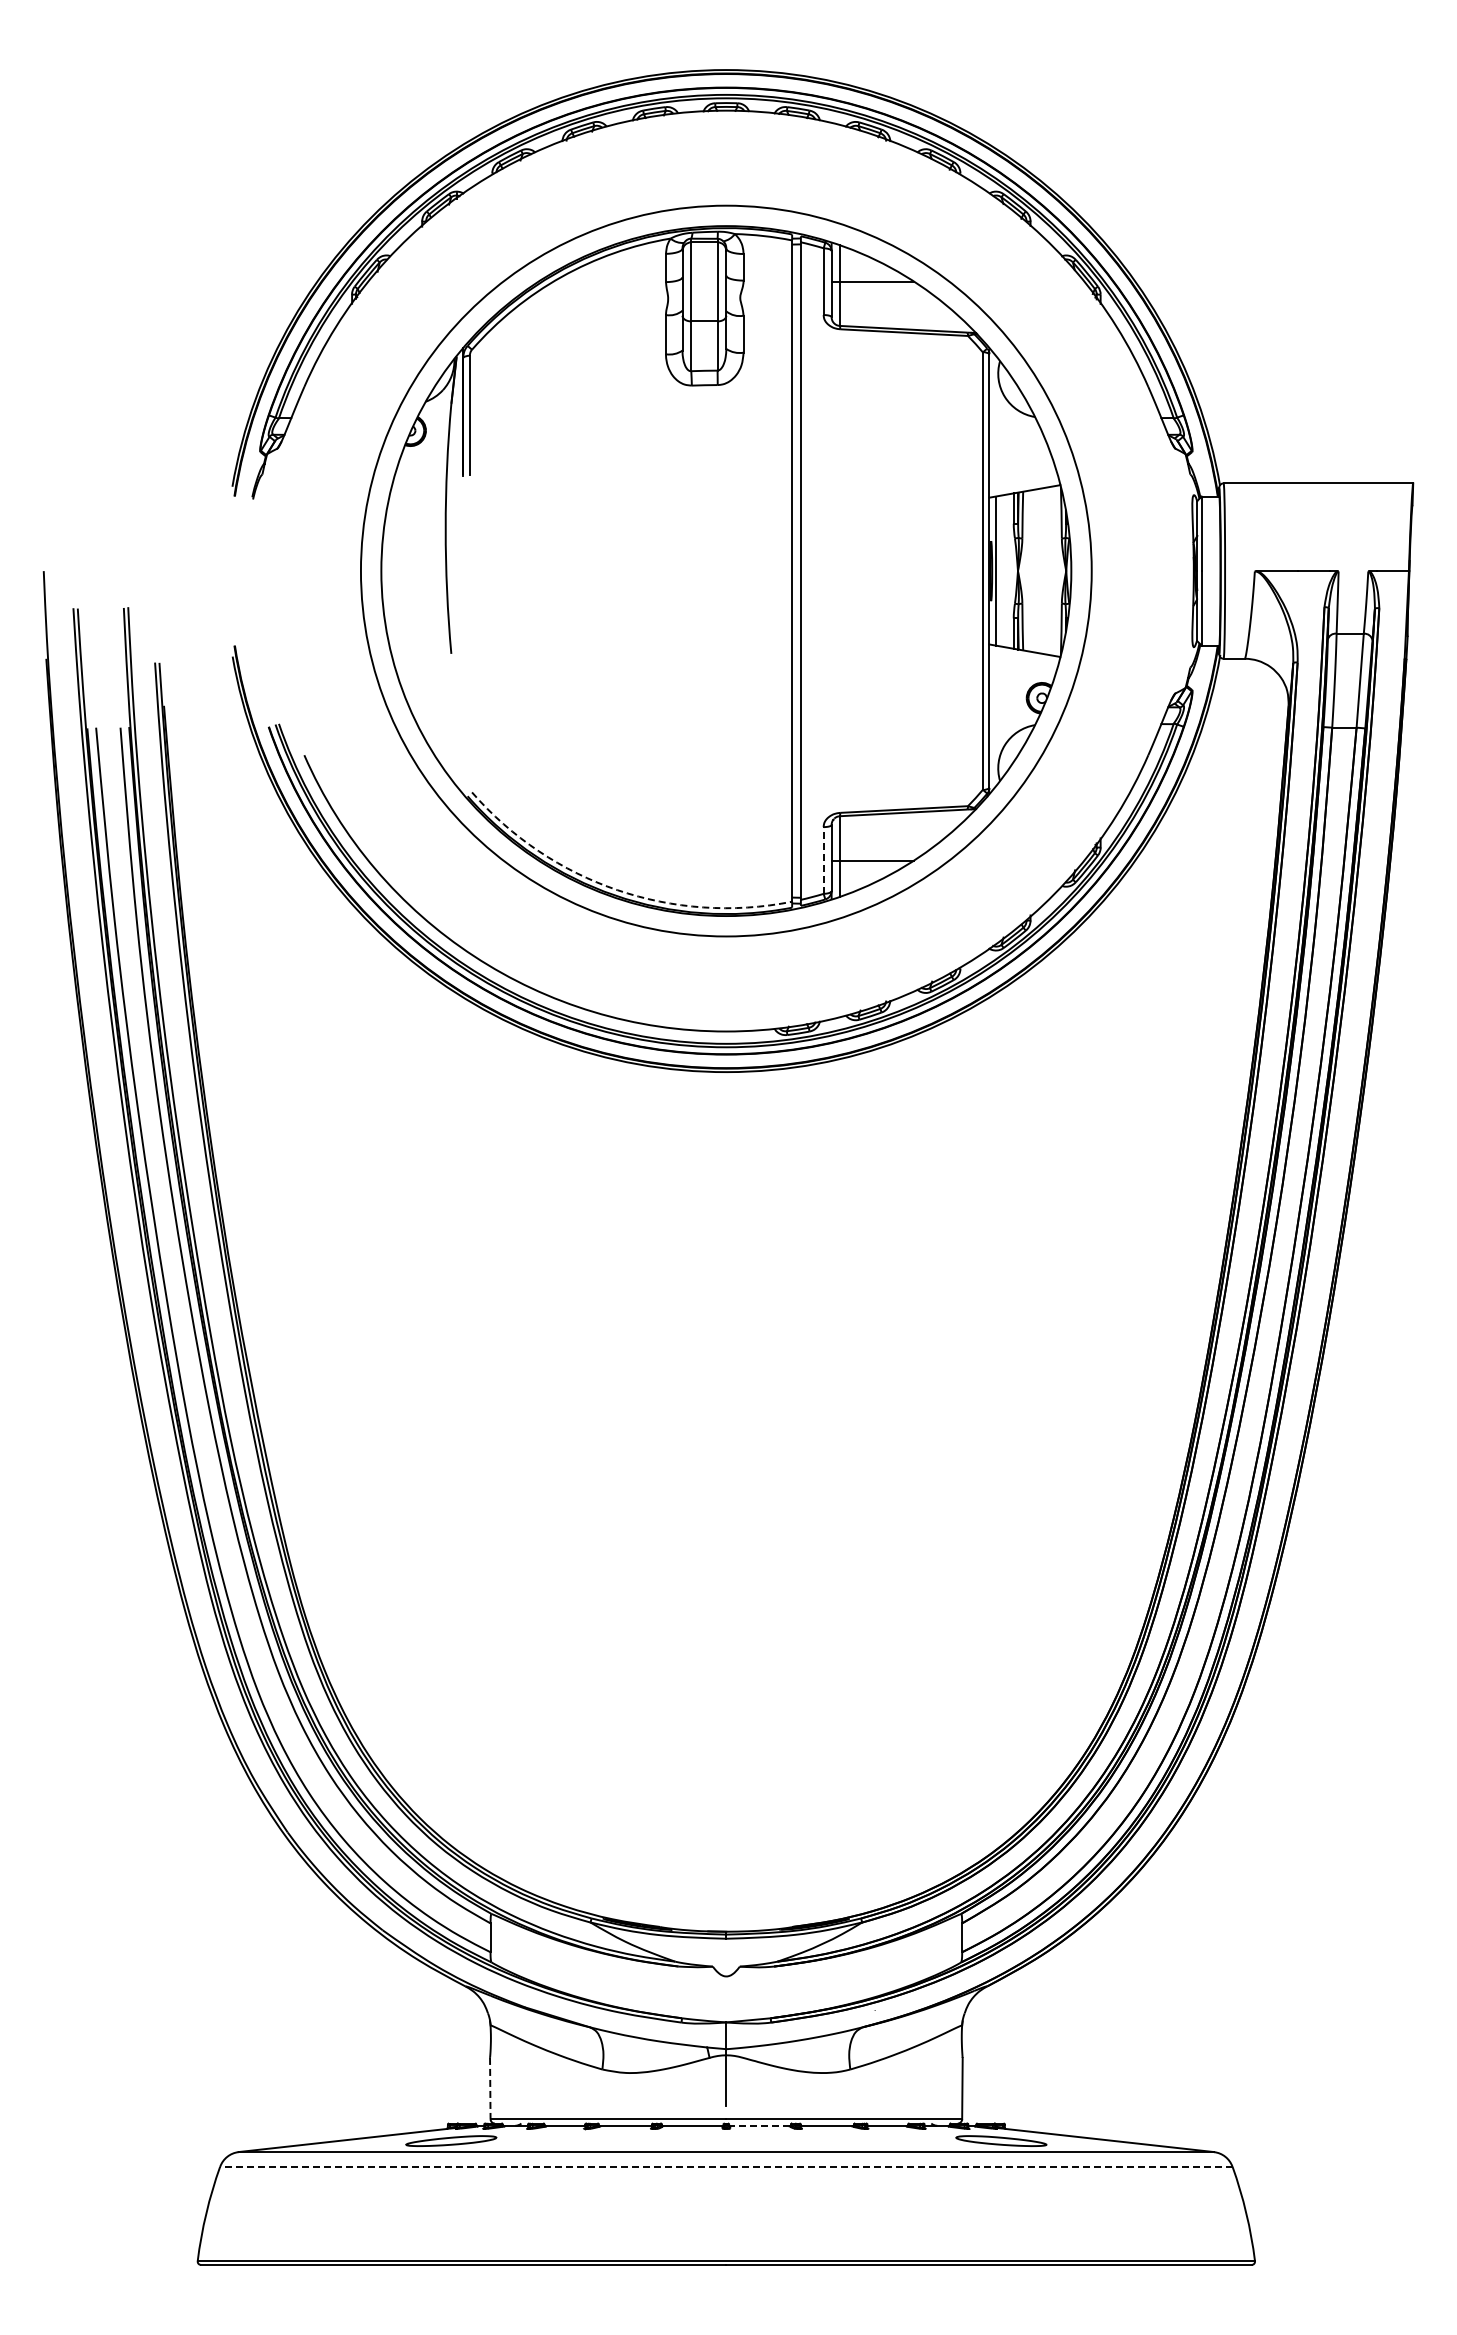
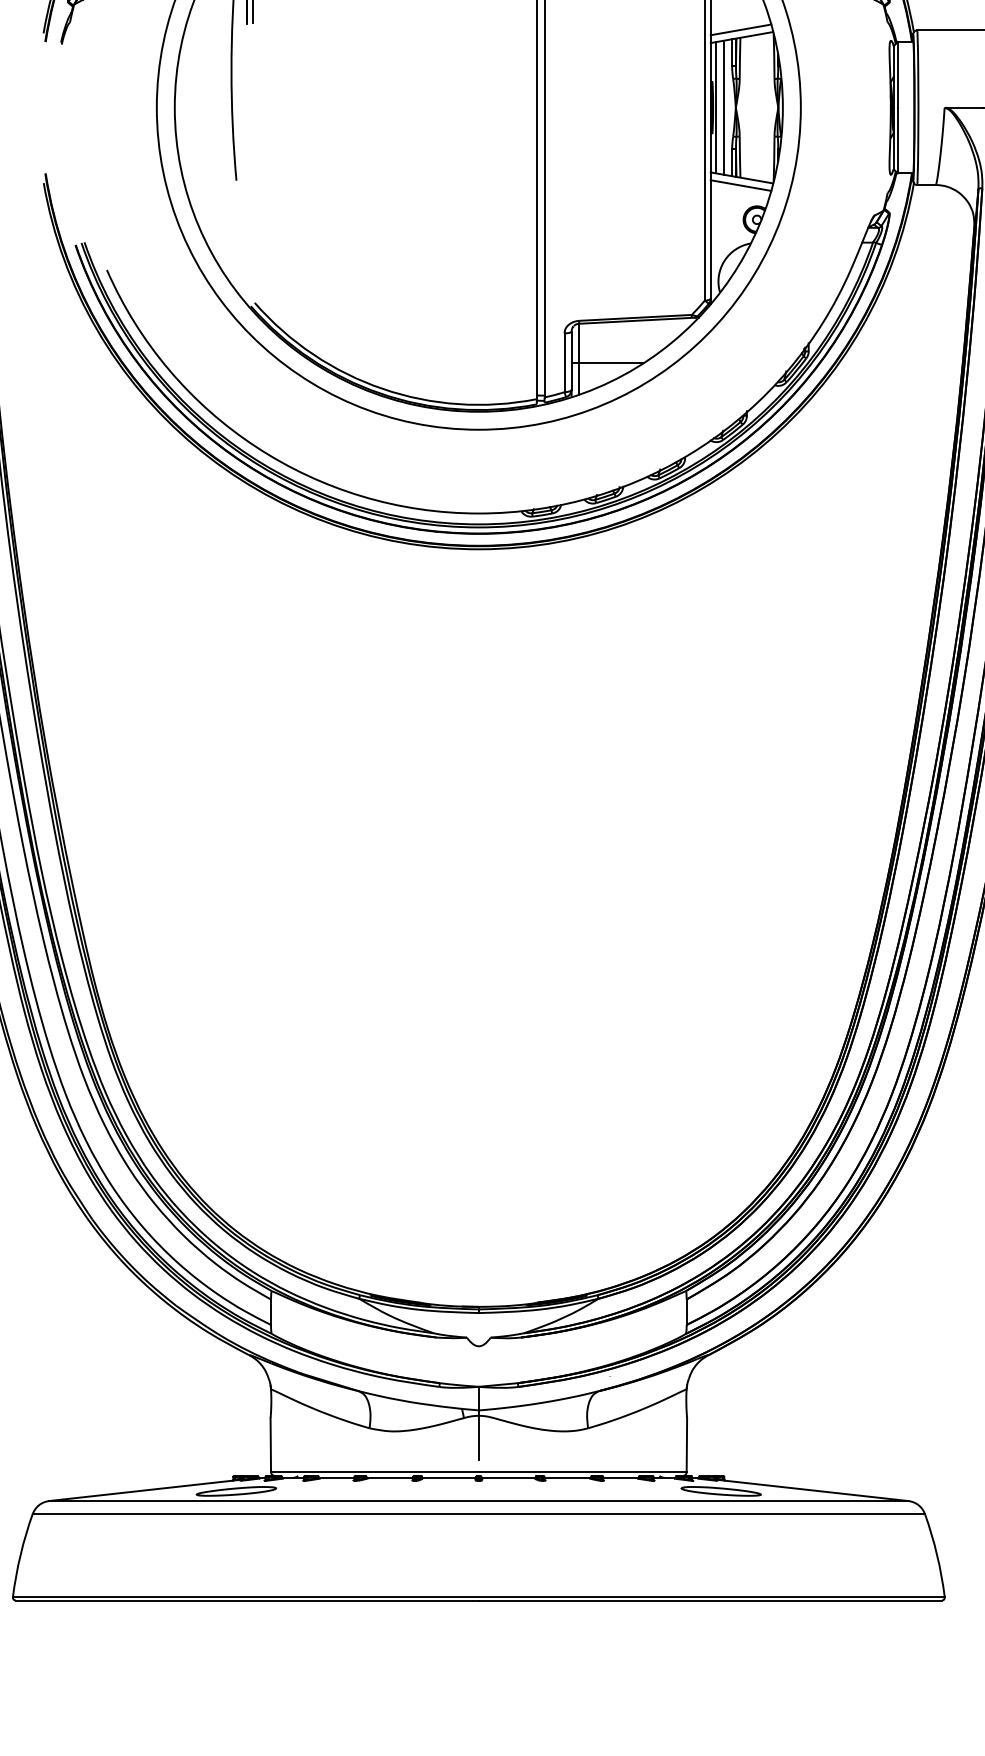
line: (1023, 482) -> (740, 29), added
line: (1004, 571) -> (723, 108), added
line: (1023, 659) -> (740, 185), added
line: (823, 860) -> (564, 362), dashed -> solid
arc: (617, 890) -> (382, 389), dashed -> solid
line: (490, 2088) -> (270, 1445), dashed -> solid
line: (759, 2125) -> (508, 1477), dashed -> solid
line: (725, 2166) -> (478, 1513), dashed -> solid

